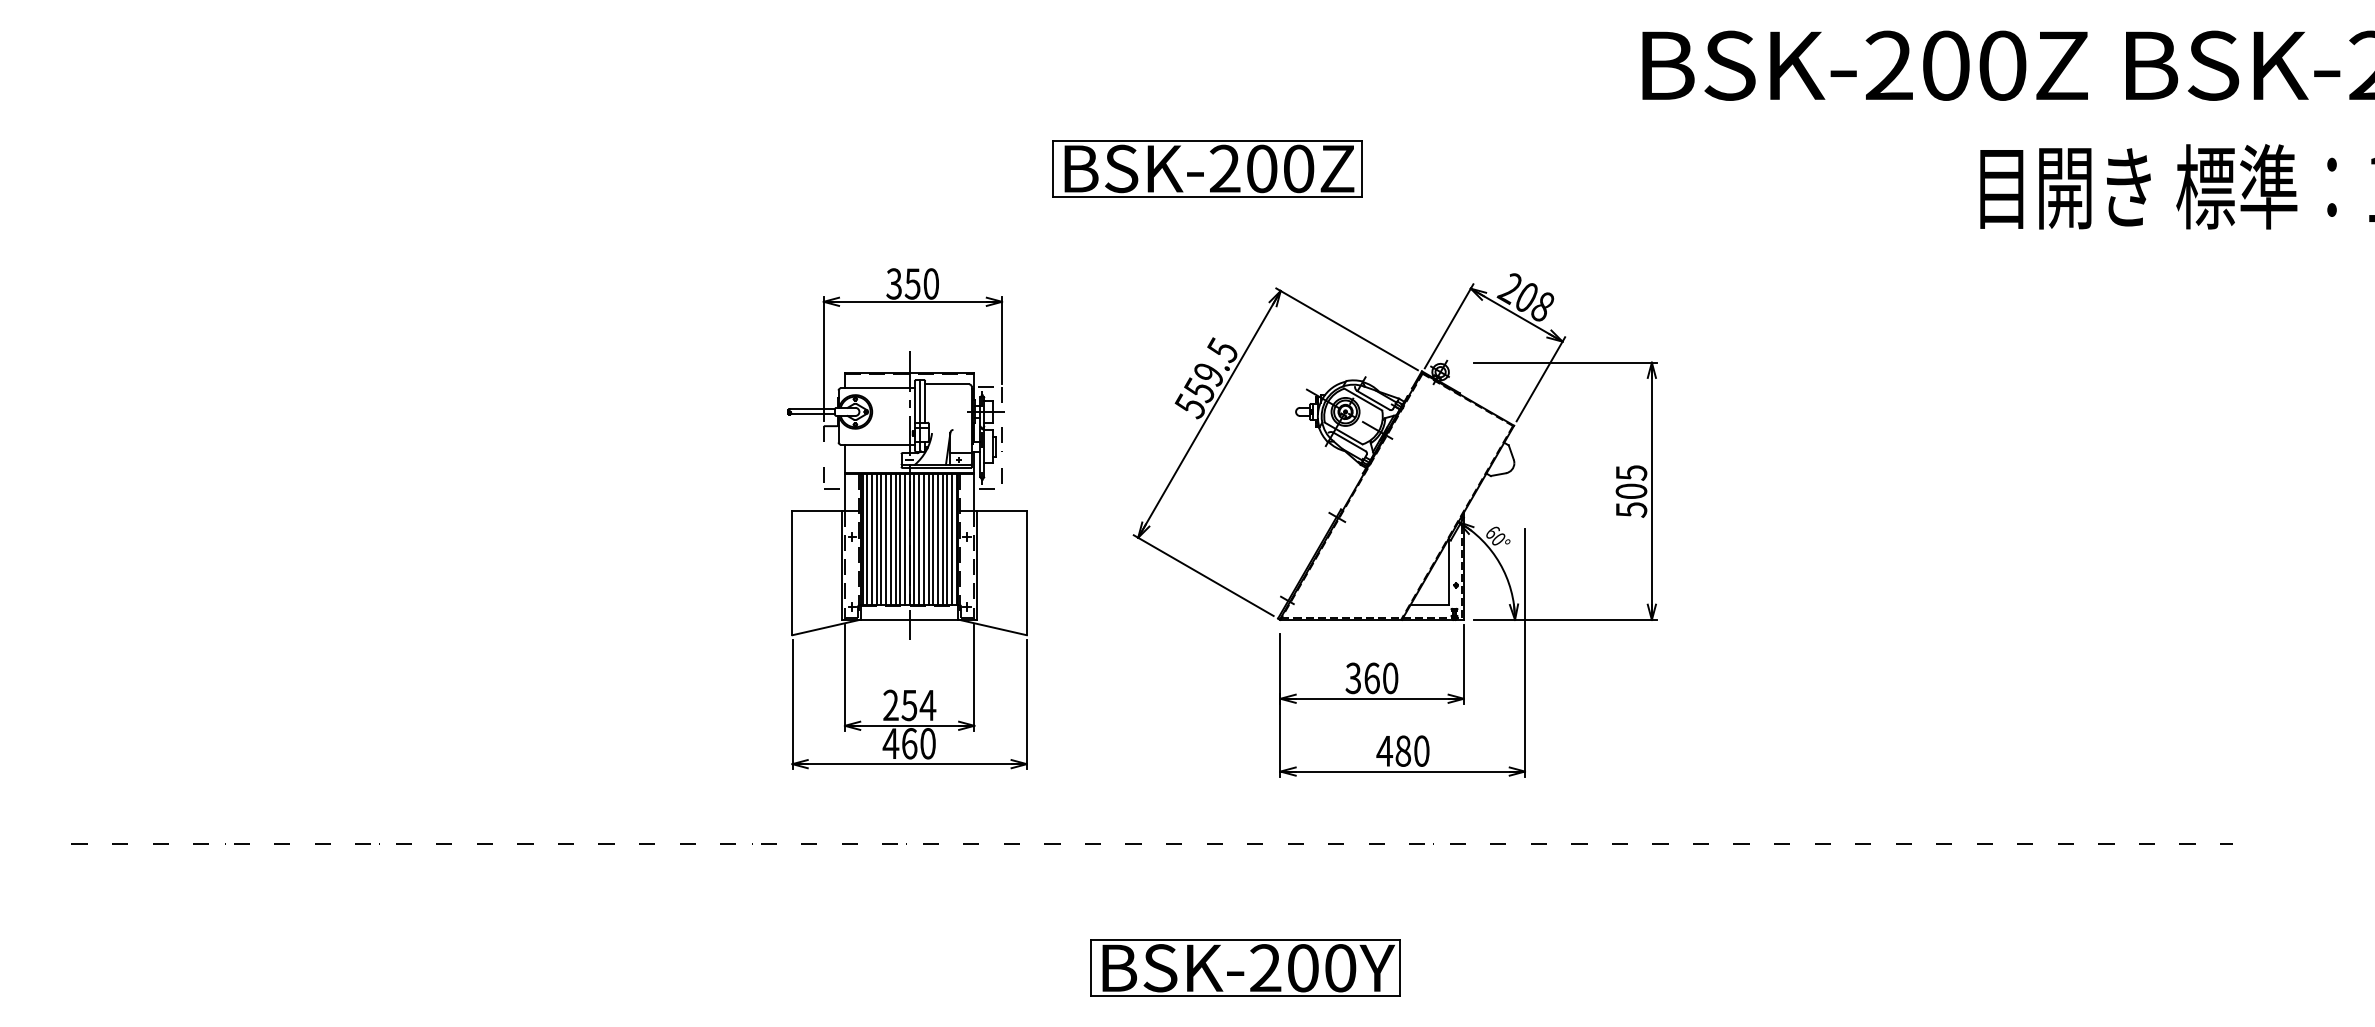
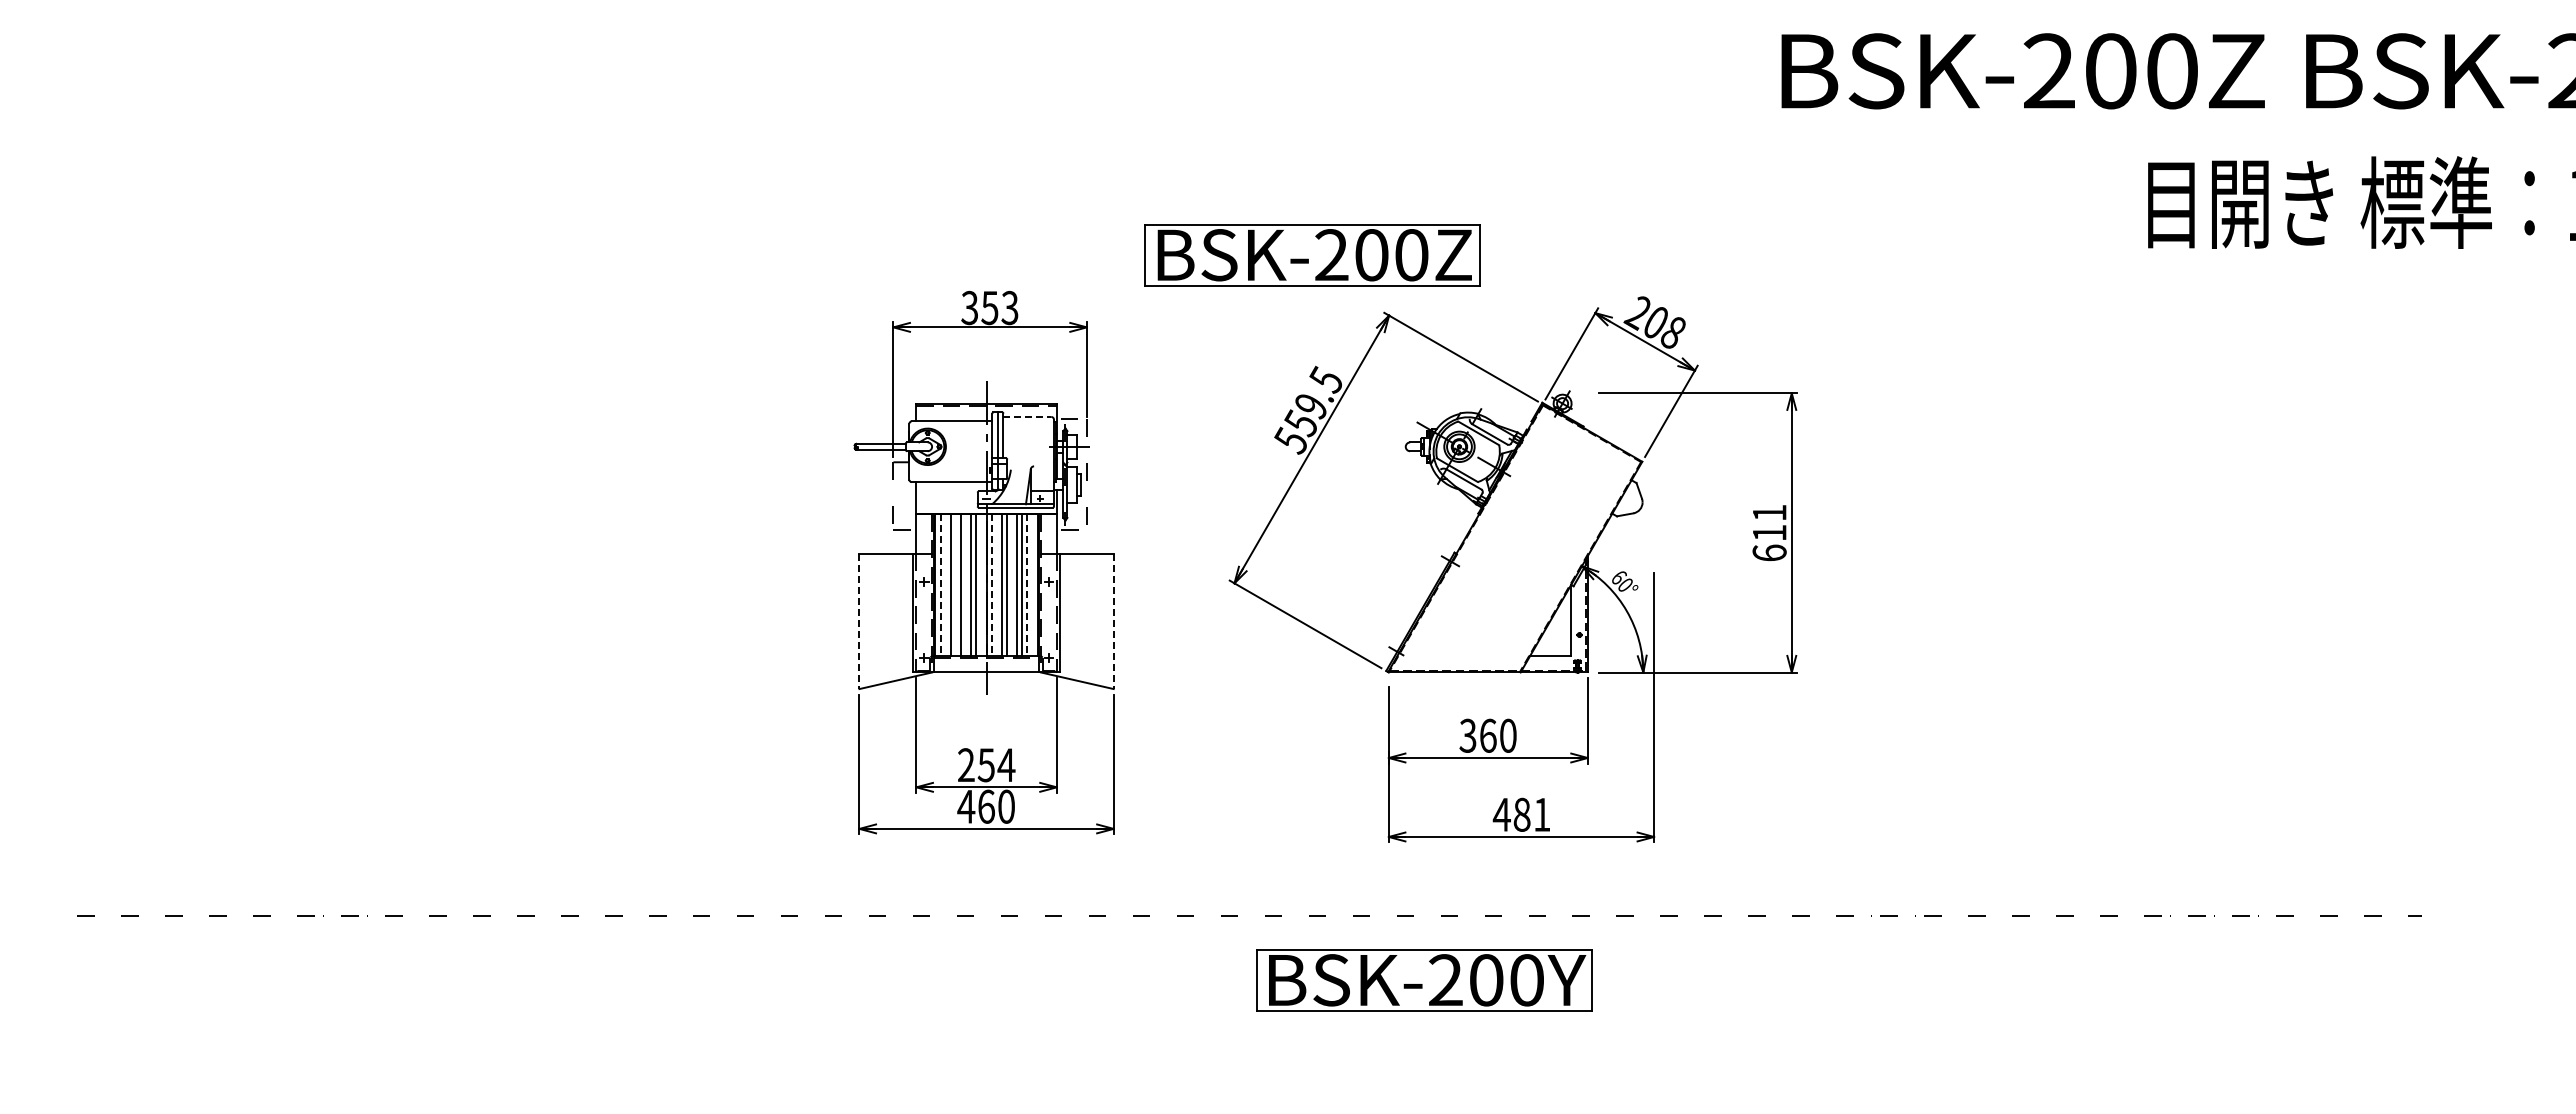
part: (1207, 169) -> (1312, 255), moved
text: (930, 284) -> (1009, 308), 350 -> 353
line: (947, 383) -> (1027, 416), solid -> dashed
text: (1631, 490) -> (1769, 532), 505 -> 611
line: (871, 538) -> (945, 584), removed
line: (881, 538) -> (955, 584), removed
line: (891, 538) -> (966, 584), removed
line: (904, 538) -> (981, 584), removed
line: (918, 538) -> (996, 584), removed
line: (933, 538) -> (1012, 584), removed
line: (951, 538) -> (1032, 584), removed
line: (867, 539) -> (940, 585), solid -> dashed
line: (914, 539) -> (991, 585), solid -> dashed
line: (947, 539) -> (1027, 585), solid -> dashed
line: (792, 572) -> (859, 621), solid -> dashed
line: (1026, 572) -> (1113, 621), solid -> dashed
text: (1422, 750) -> (1542, 814), 480 -> 481
part: (1246, 968) -> (1424, 980), moved

